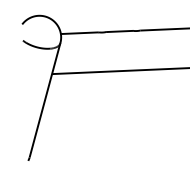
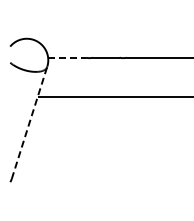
line: (80, 32) -> (67, 57), solid -> dashed
line: (44, 99) -> (29, 122), solid -> dashed

